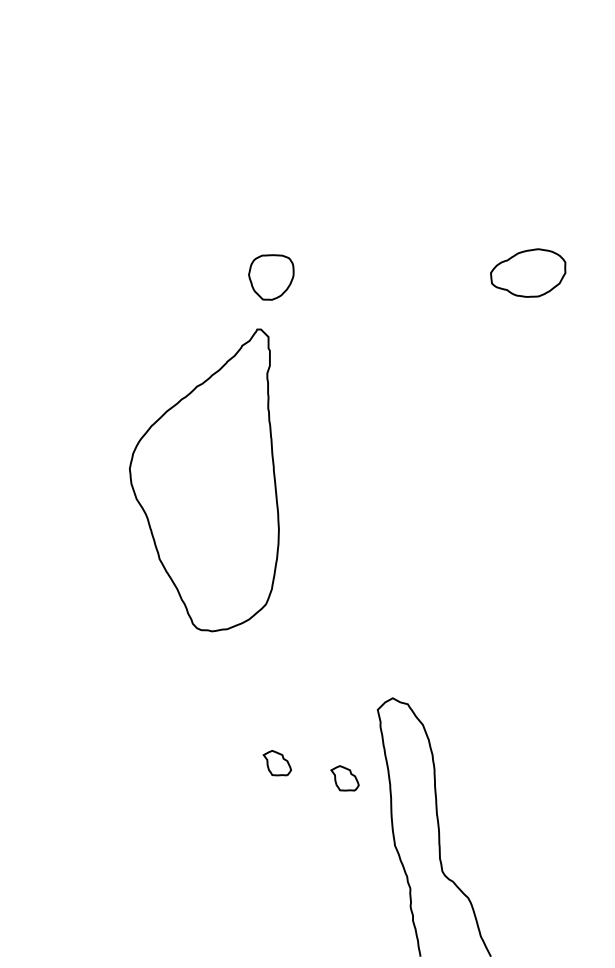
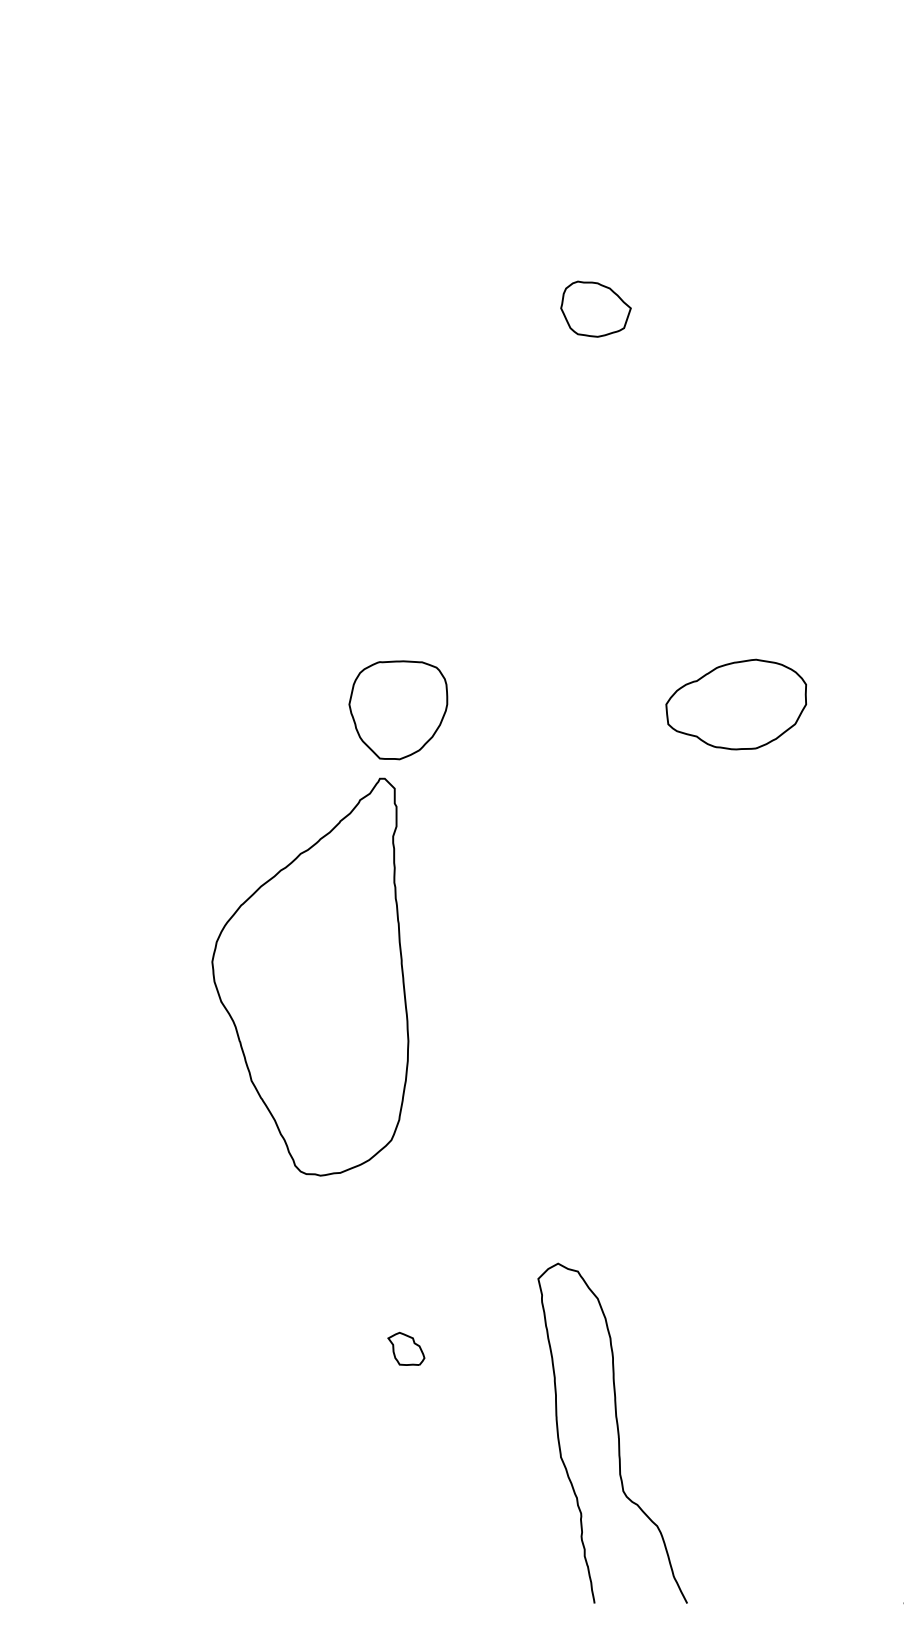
part: (527, 273) -> (735, 704), size x1.43
part: (271, 277) -> (398, 710), size x1.67
part: (345, 778) -> (495, 1368), removed

